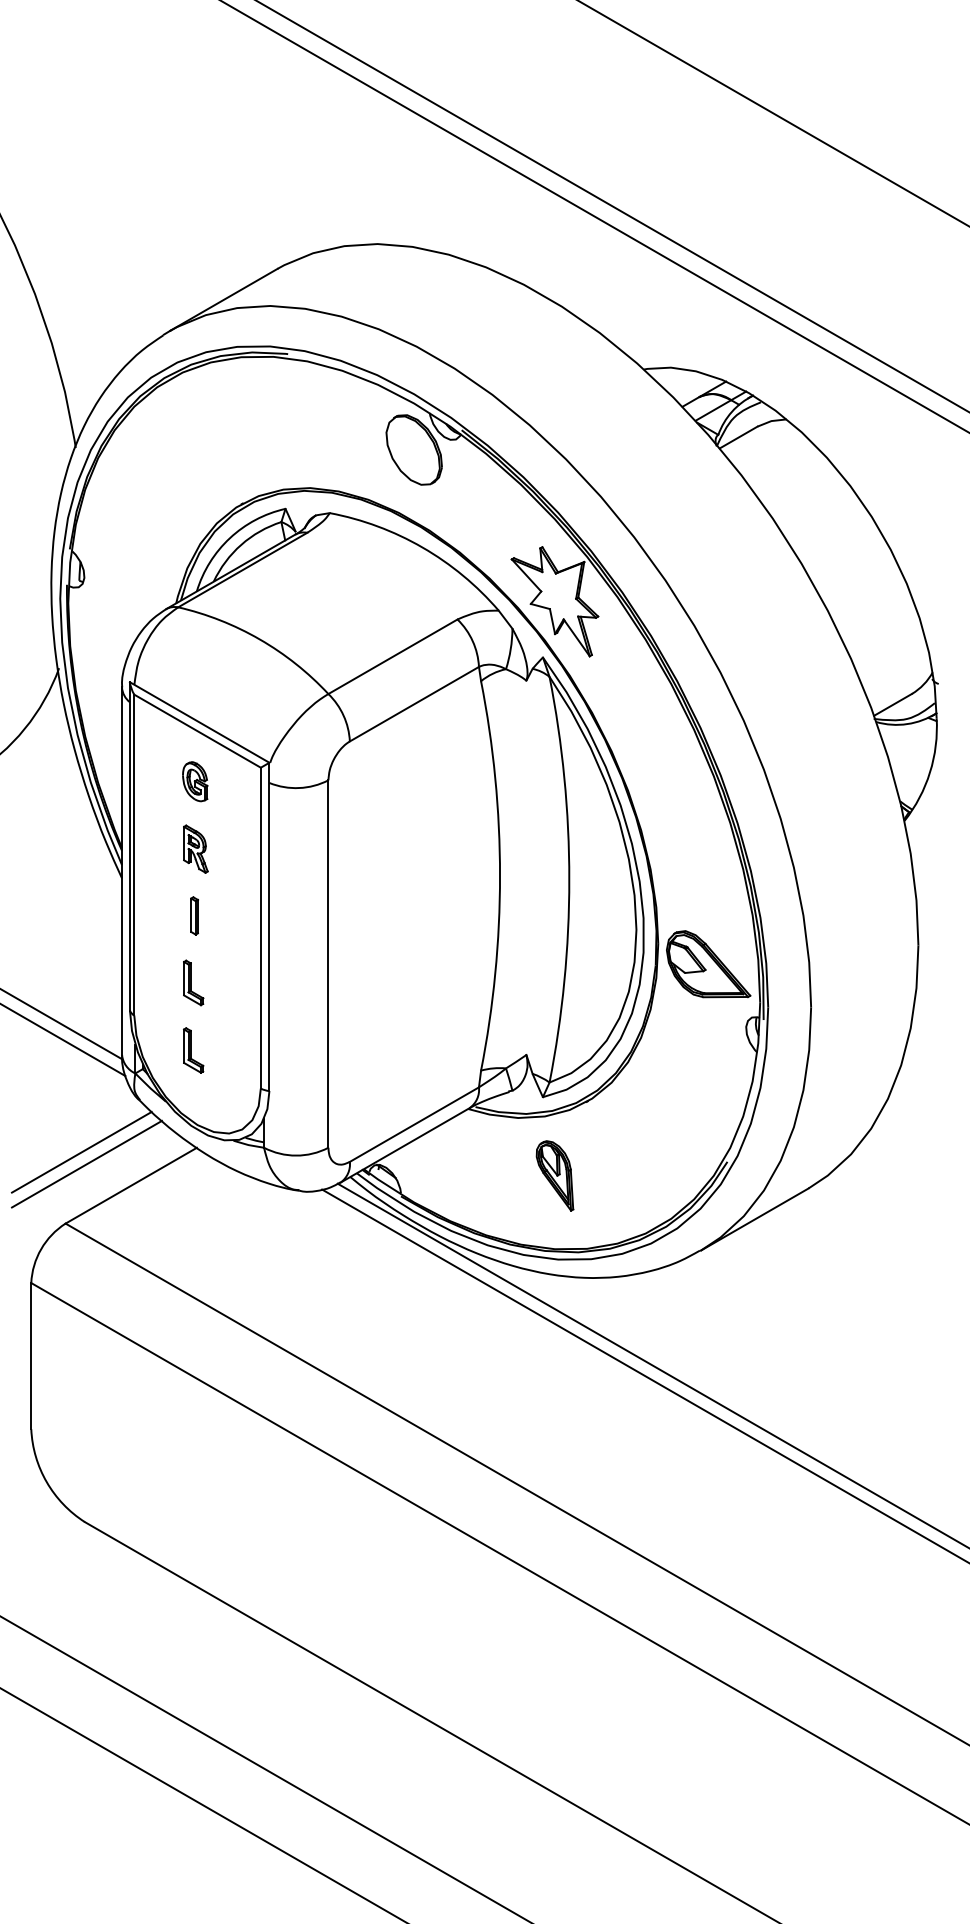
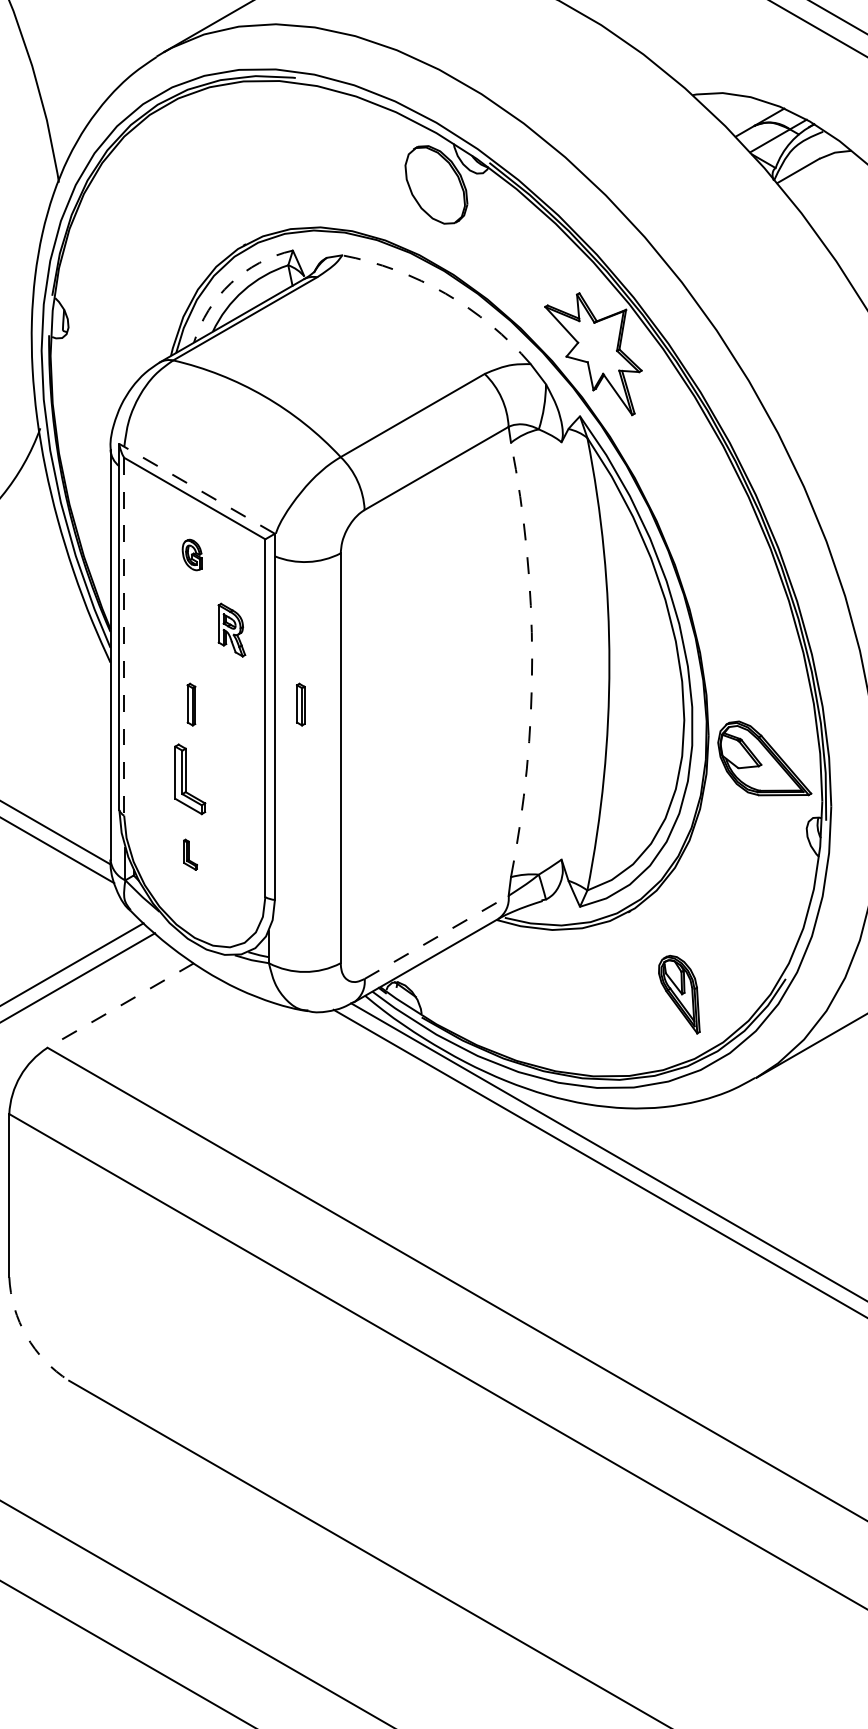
arc: (229, 538) -> (230, 283), solid -> dashed
arc: (422, 547) -> (445, 293), solid -> dashed
line: (199, 722) -> (196, 488), solid -> dashed
part: (195, 781) -> (192, 554), size x0.7
part: (195, 848) -> (231, 629), moved
line: (134, 855) -> (124, 637), solid -> dashed
arc: (500, 875) -> (532, 659), solid -> dashed
part: (292, 915) -> (300, 704), added
part: (193, 982) -> (190, 778), size x1.4
part: (193, 1050) -> (190, 854), size x0.6
line: (414, 1124) -> (436, 937), solid -> dashed
part: (554, 1175) -> (678, 994), moved
line: (131, 1185) -> (121, 1005), solid -> dashed
arc: (46, 1482) -> (26, 1336), solid -> dashed

